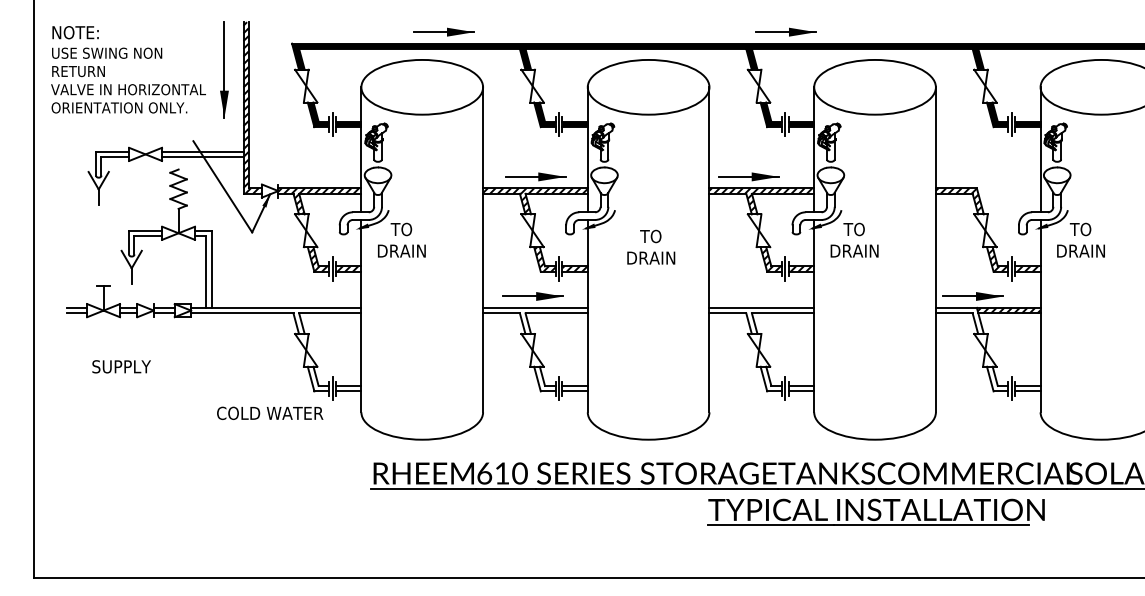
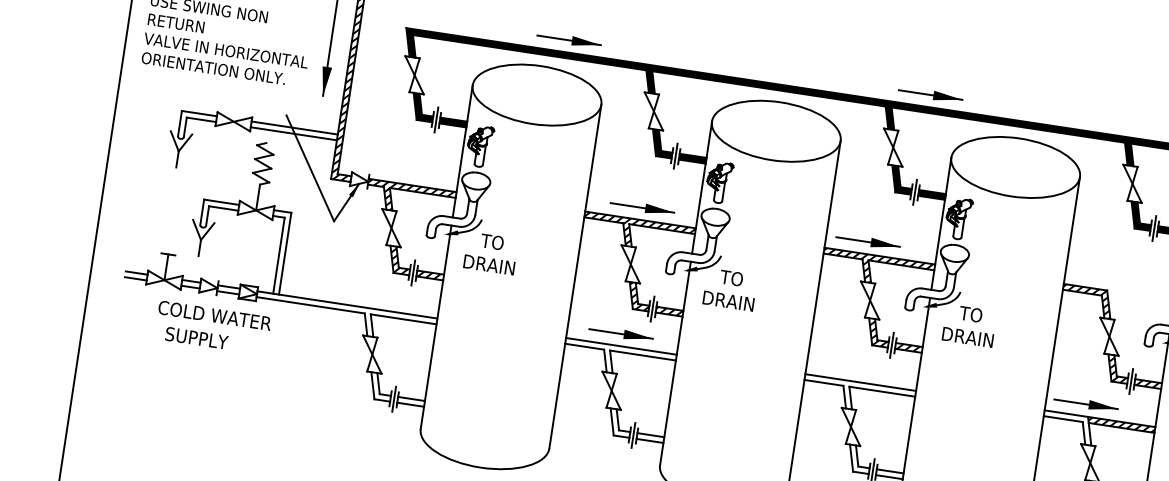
text: (651, 246) -> (730, 288), moved
text: (121, 366) -> (196, 337), moved
text: (270, 412) -> (215, 314), moved

